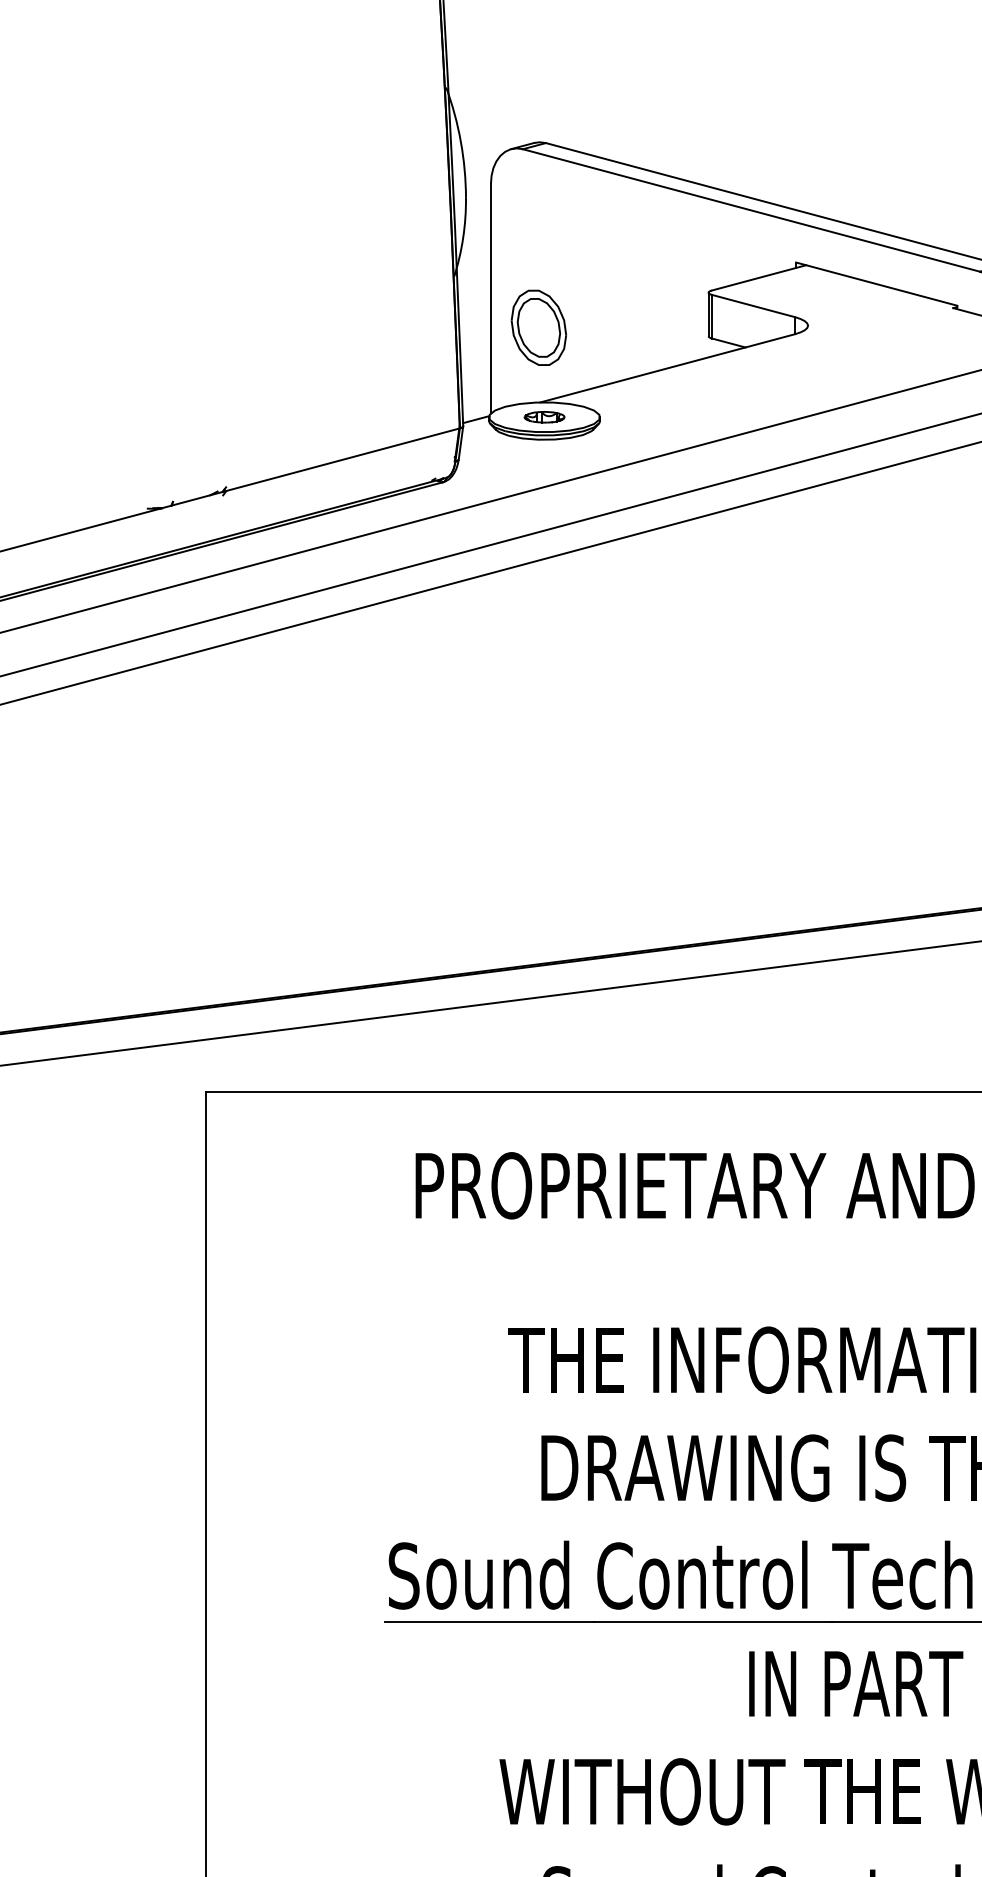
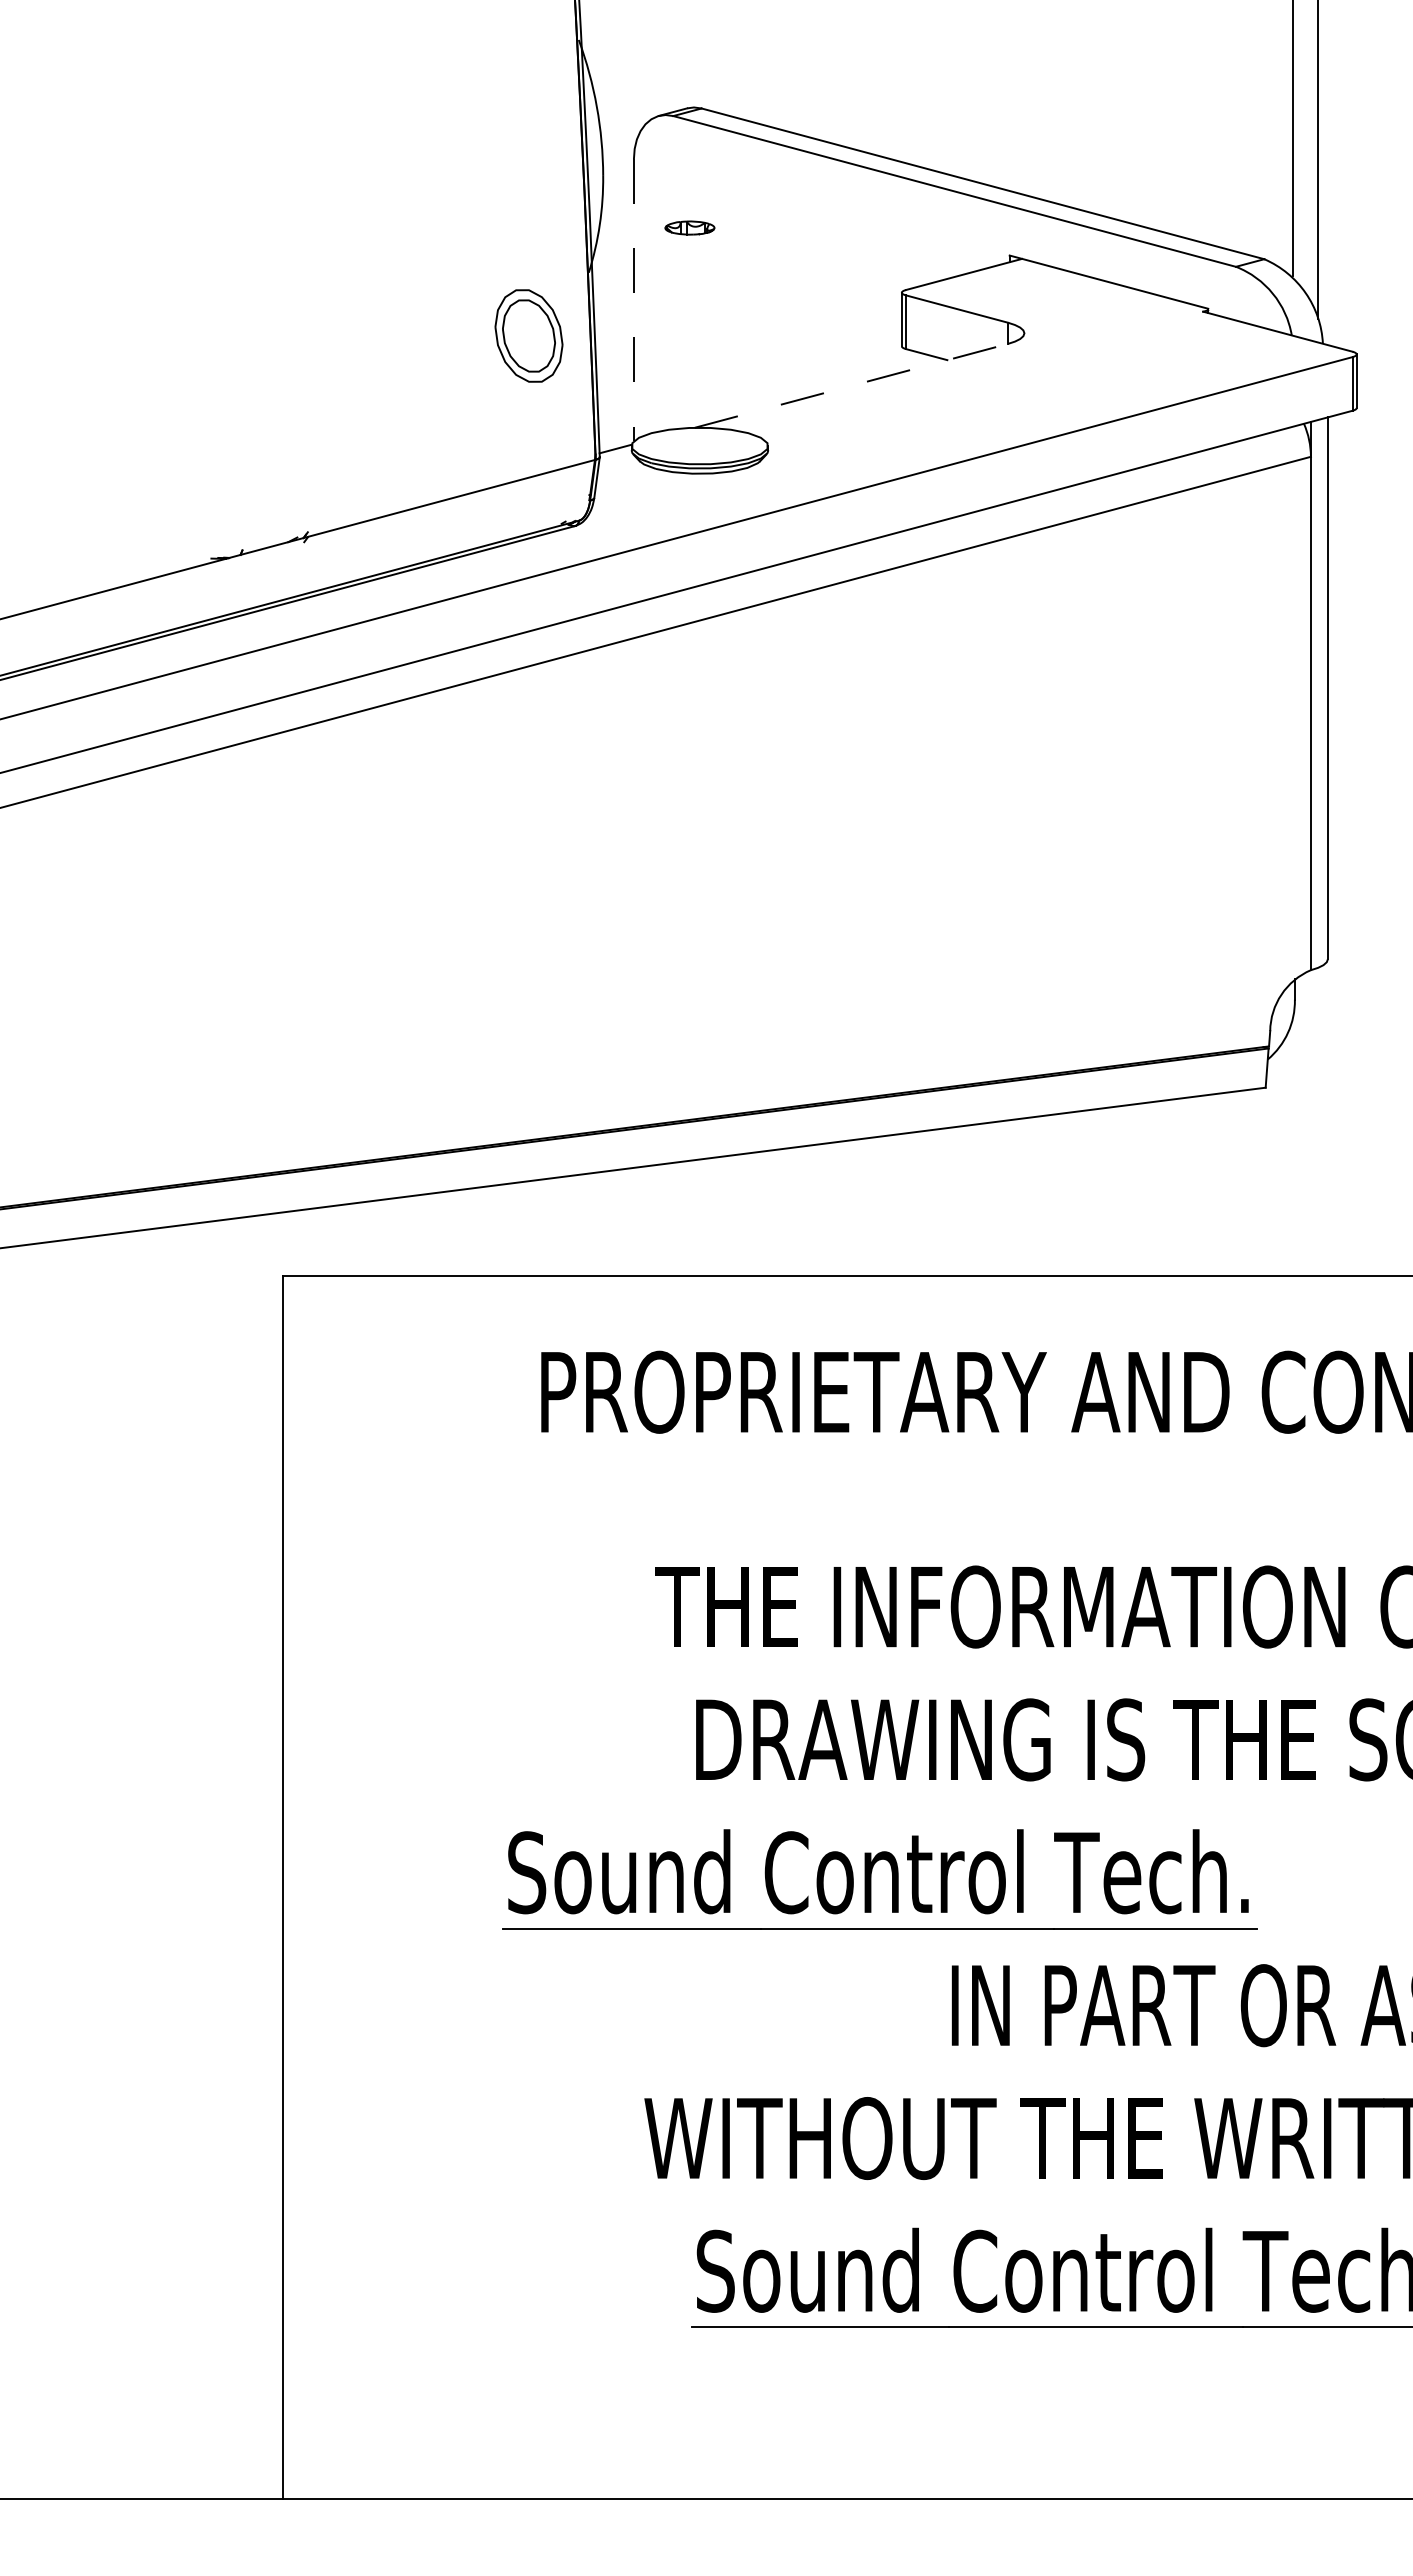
line: (490, 299) -> (633, 300), solid -> dashed
part: (538, 327) -> (528, 335), moved
line: (667, 368) -> (851, 385), solid -> dashed
part: (544, 416) -> (689, 227), moved

